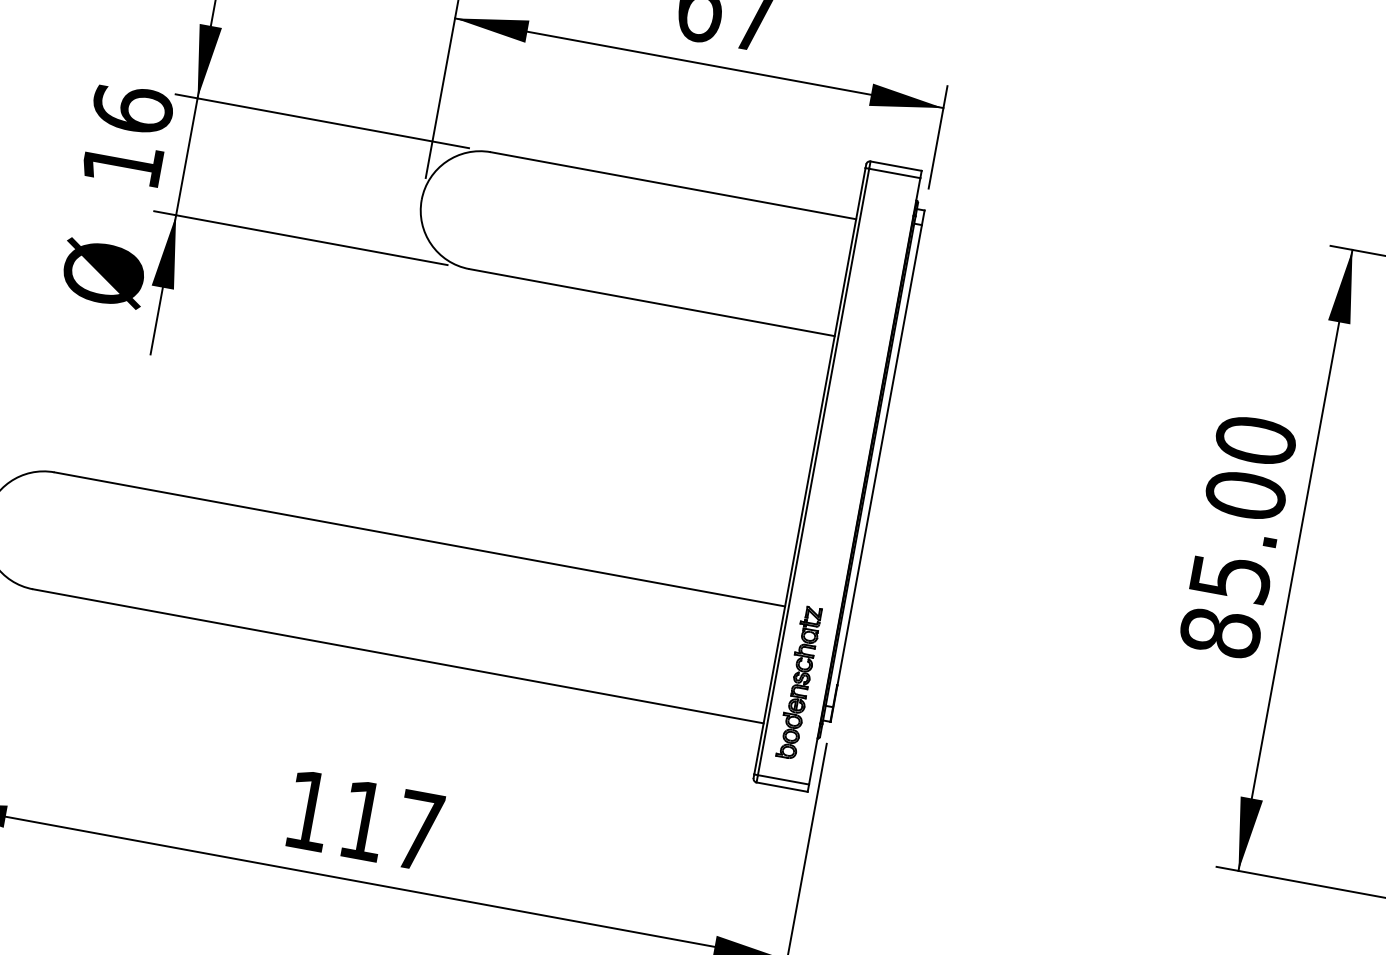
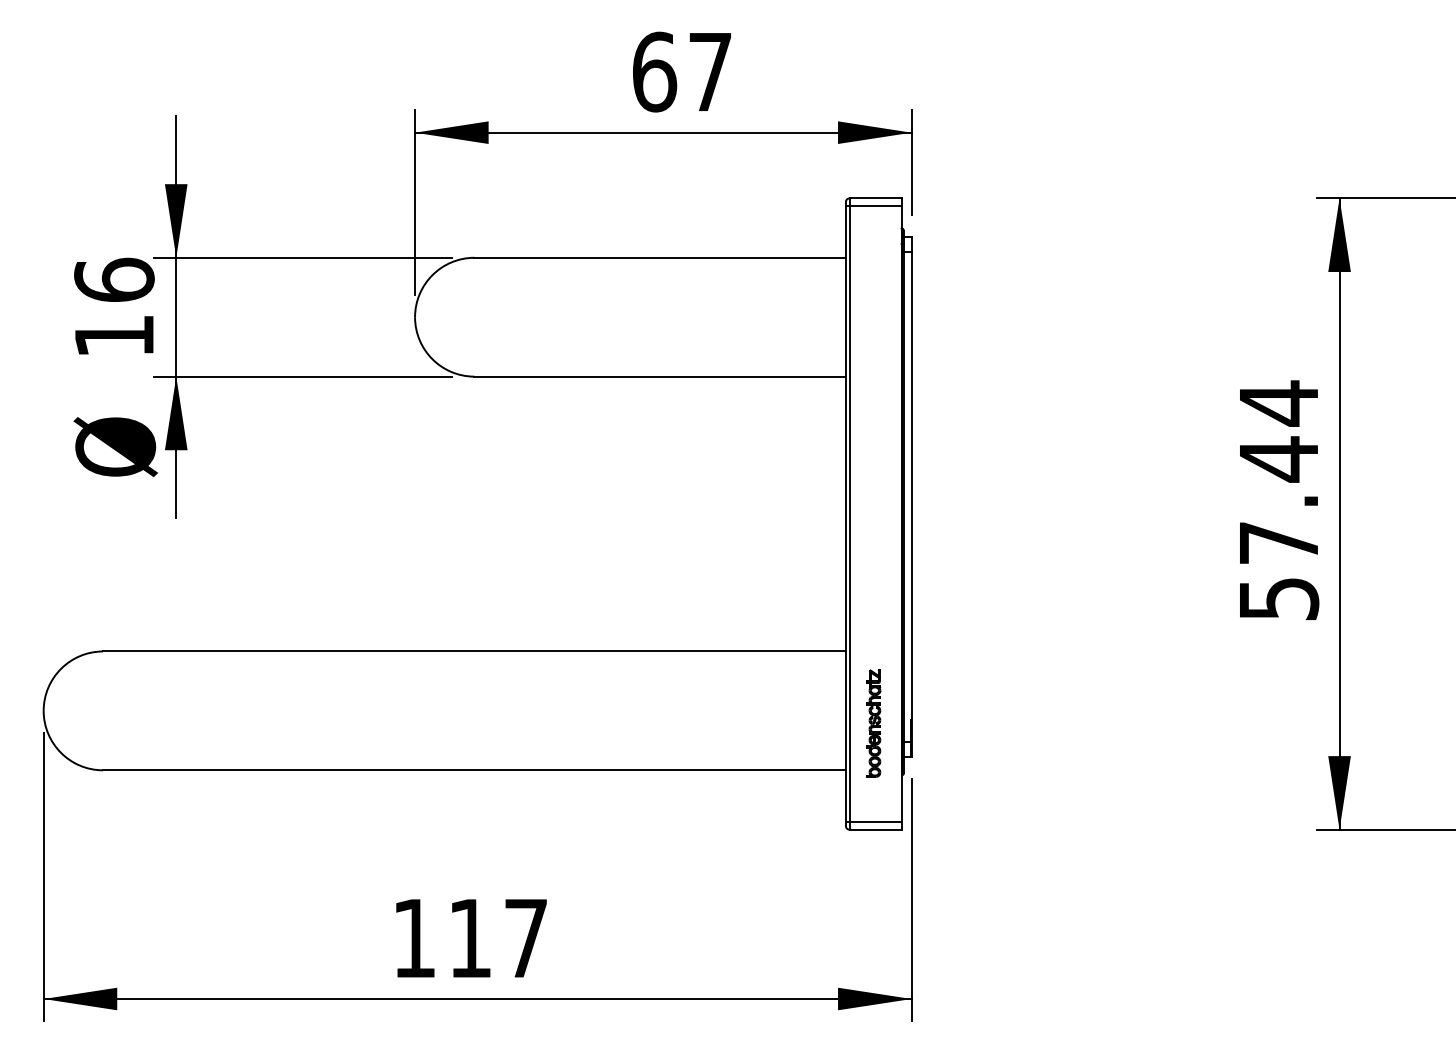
text: (1237, 536) -> (1278, 500), 85.00 -> 57.44
part: (799, 682) -> (873, 723), size x0.7

